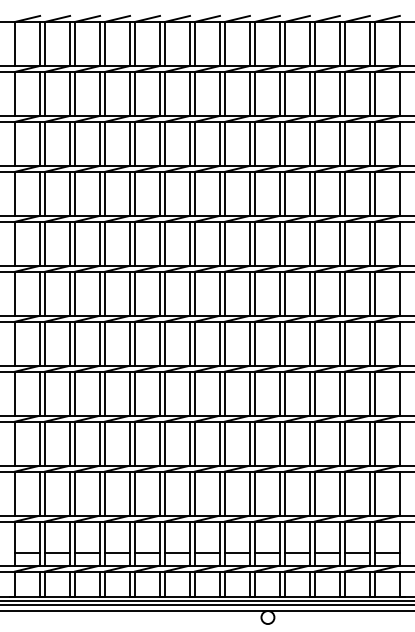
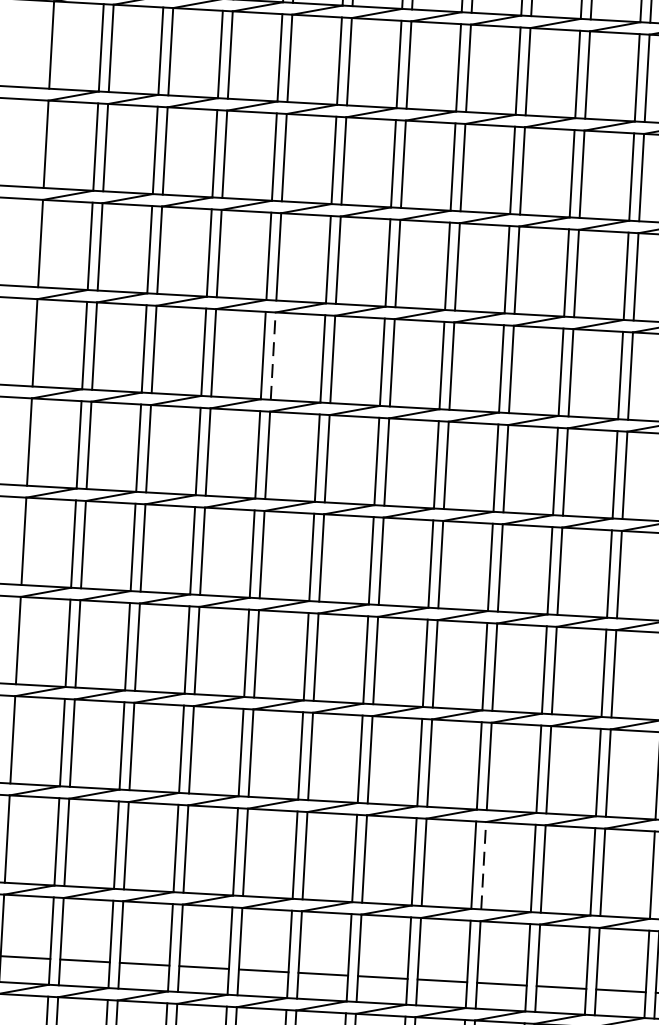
line: (135, 243) -> (274, 355), solid -> dashed
line: (254, 493) -> (482, 865), solid -> dashed

